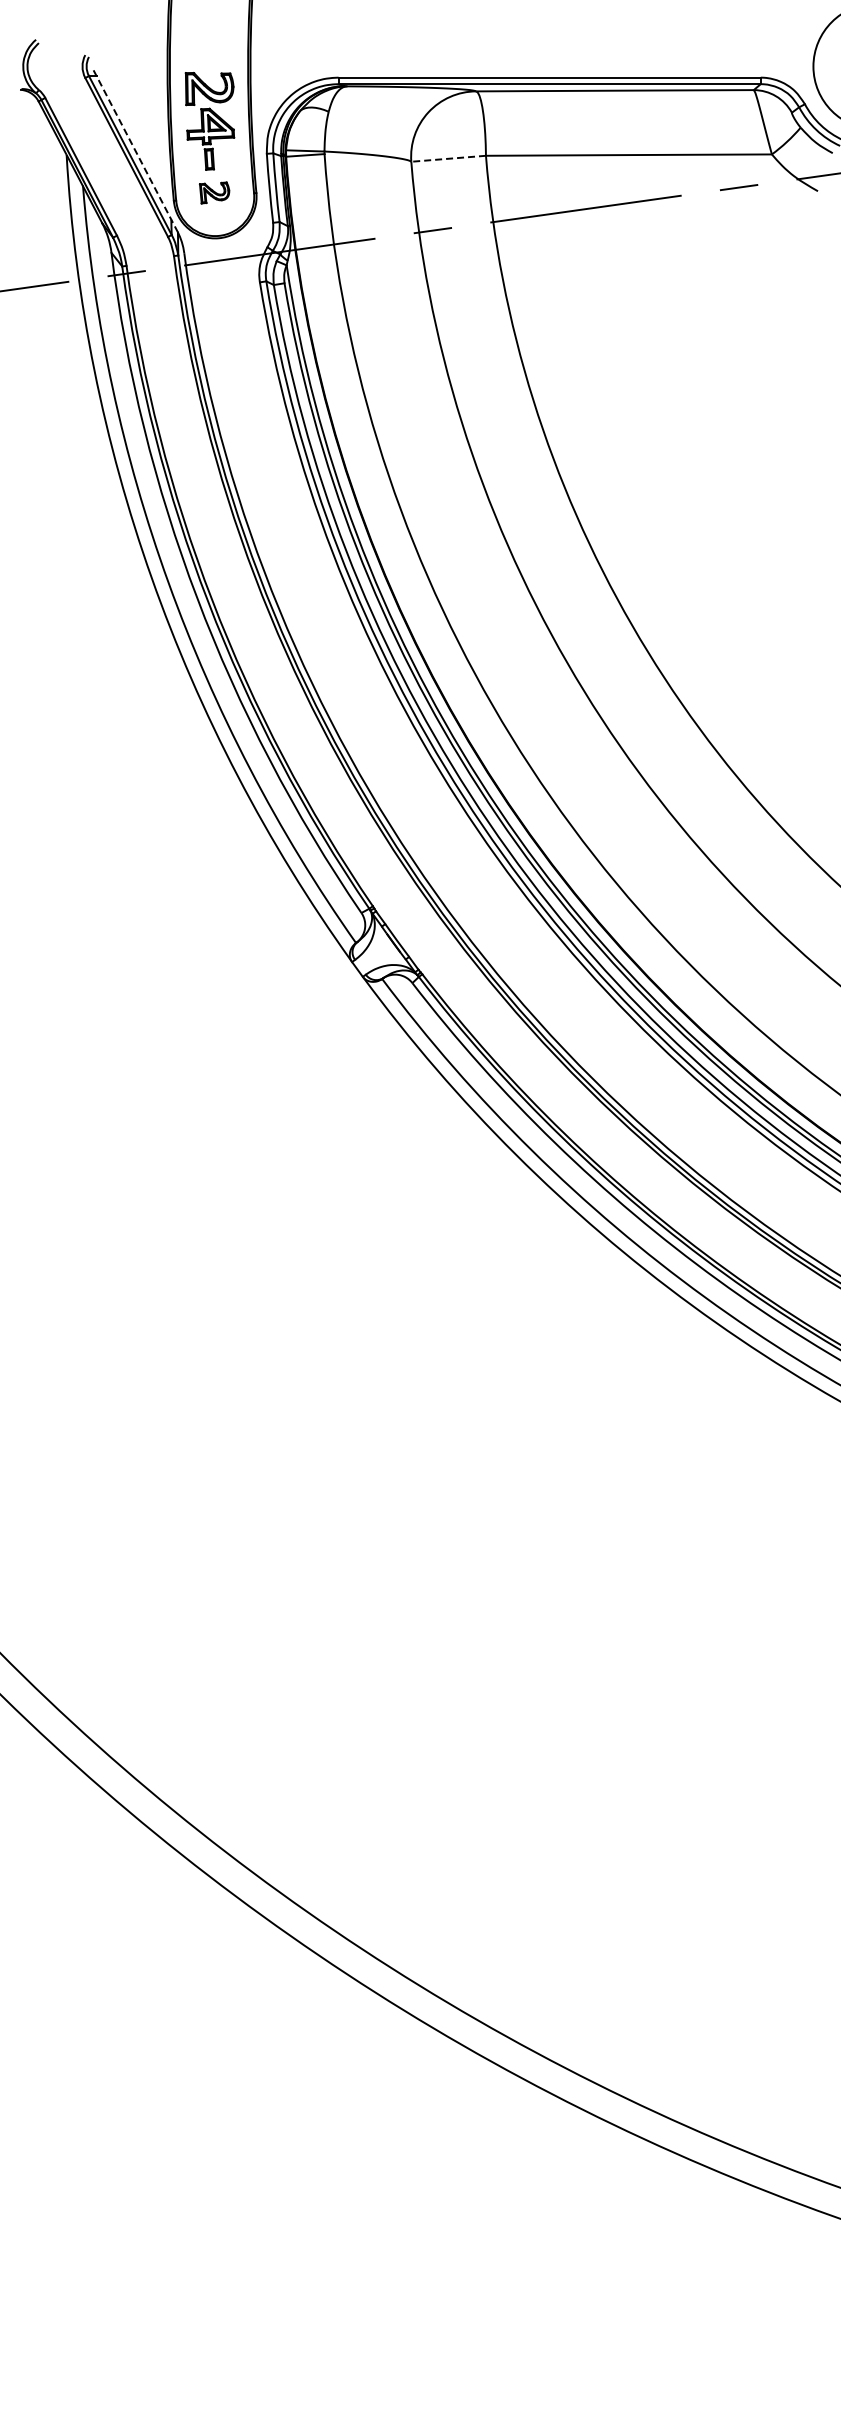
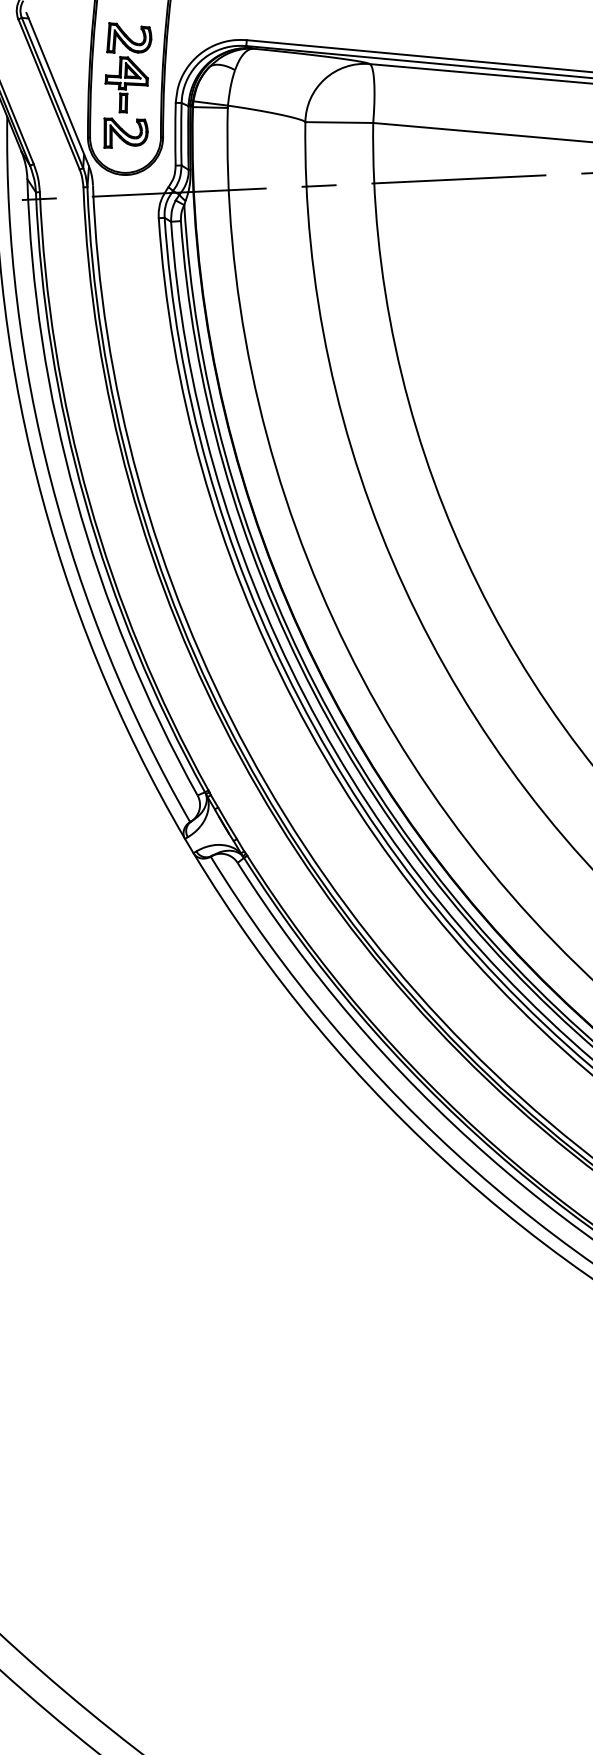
line: (135, 151) -> (57, 89), dashed -> solid
line: (448, 158) -> (339, 122), dashed -> solid
part: (214, 192) -> (125, 133), size x1.67

